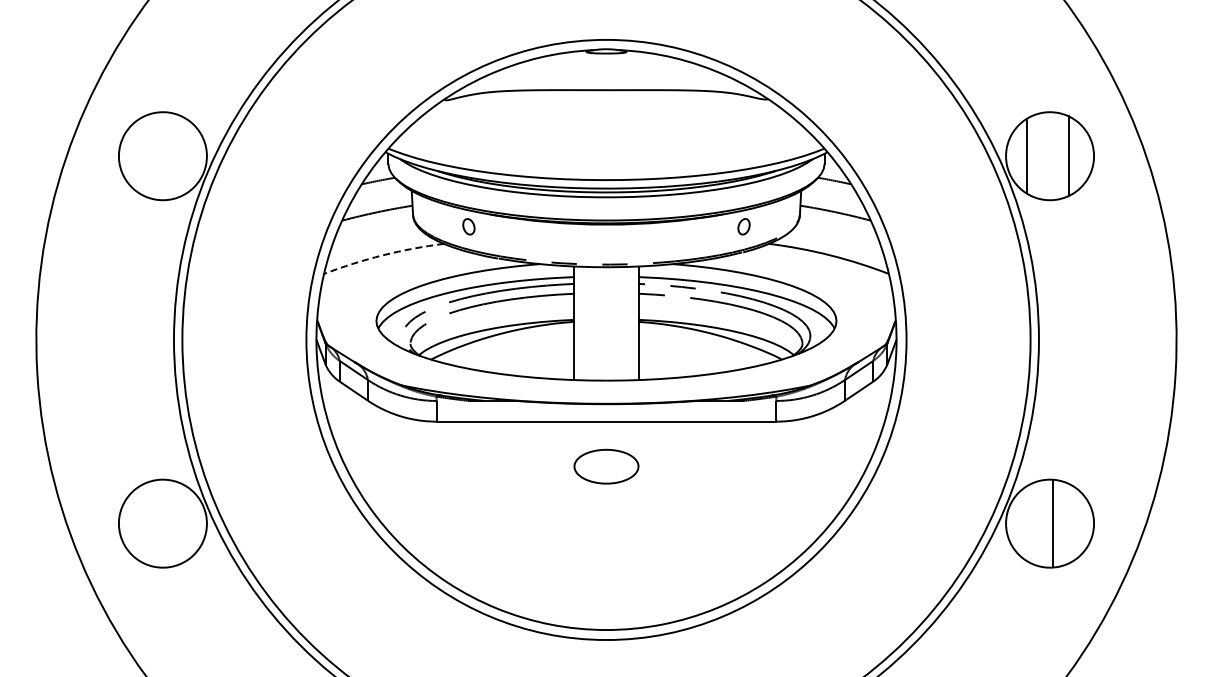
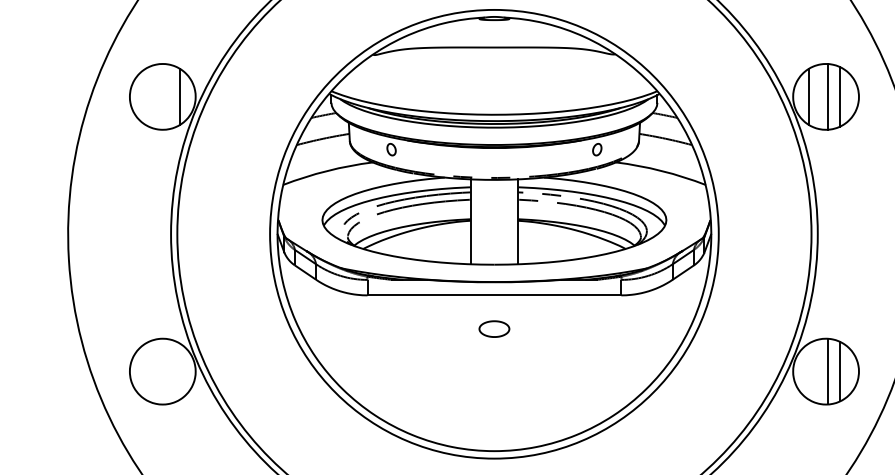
line: (186, 156) -> (180, 97), added
line: (1052, 156) -> (827, 97), added
arc: (382, 255) -> (326, 171), dashed -> solid
part: (606, 466) -> (494, 328), size x0.62
line: (1068, 523) -> (839, 371), added

